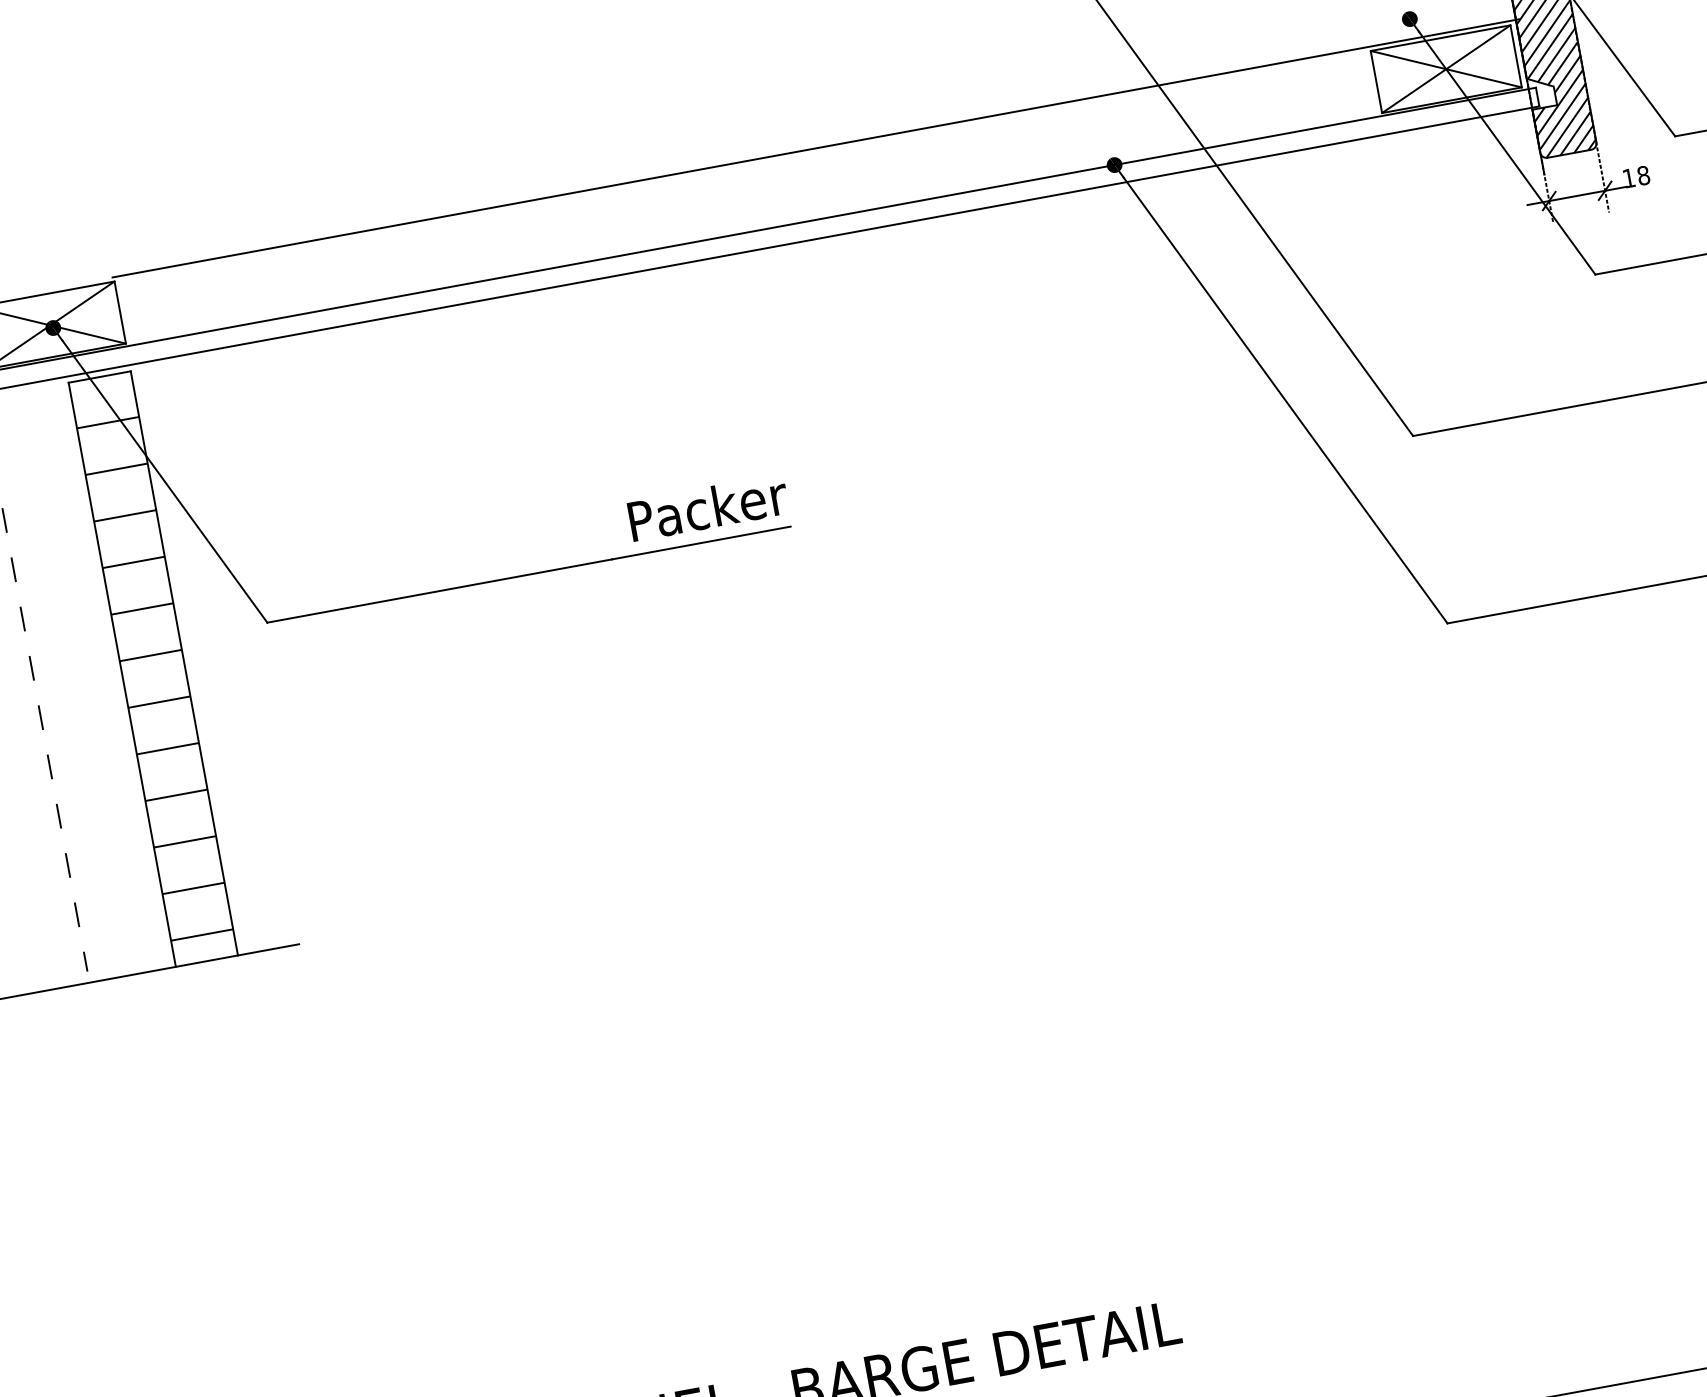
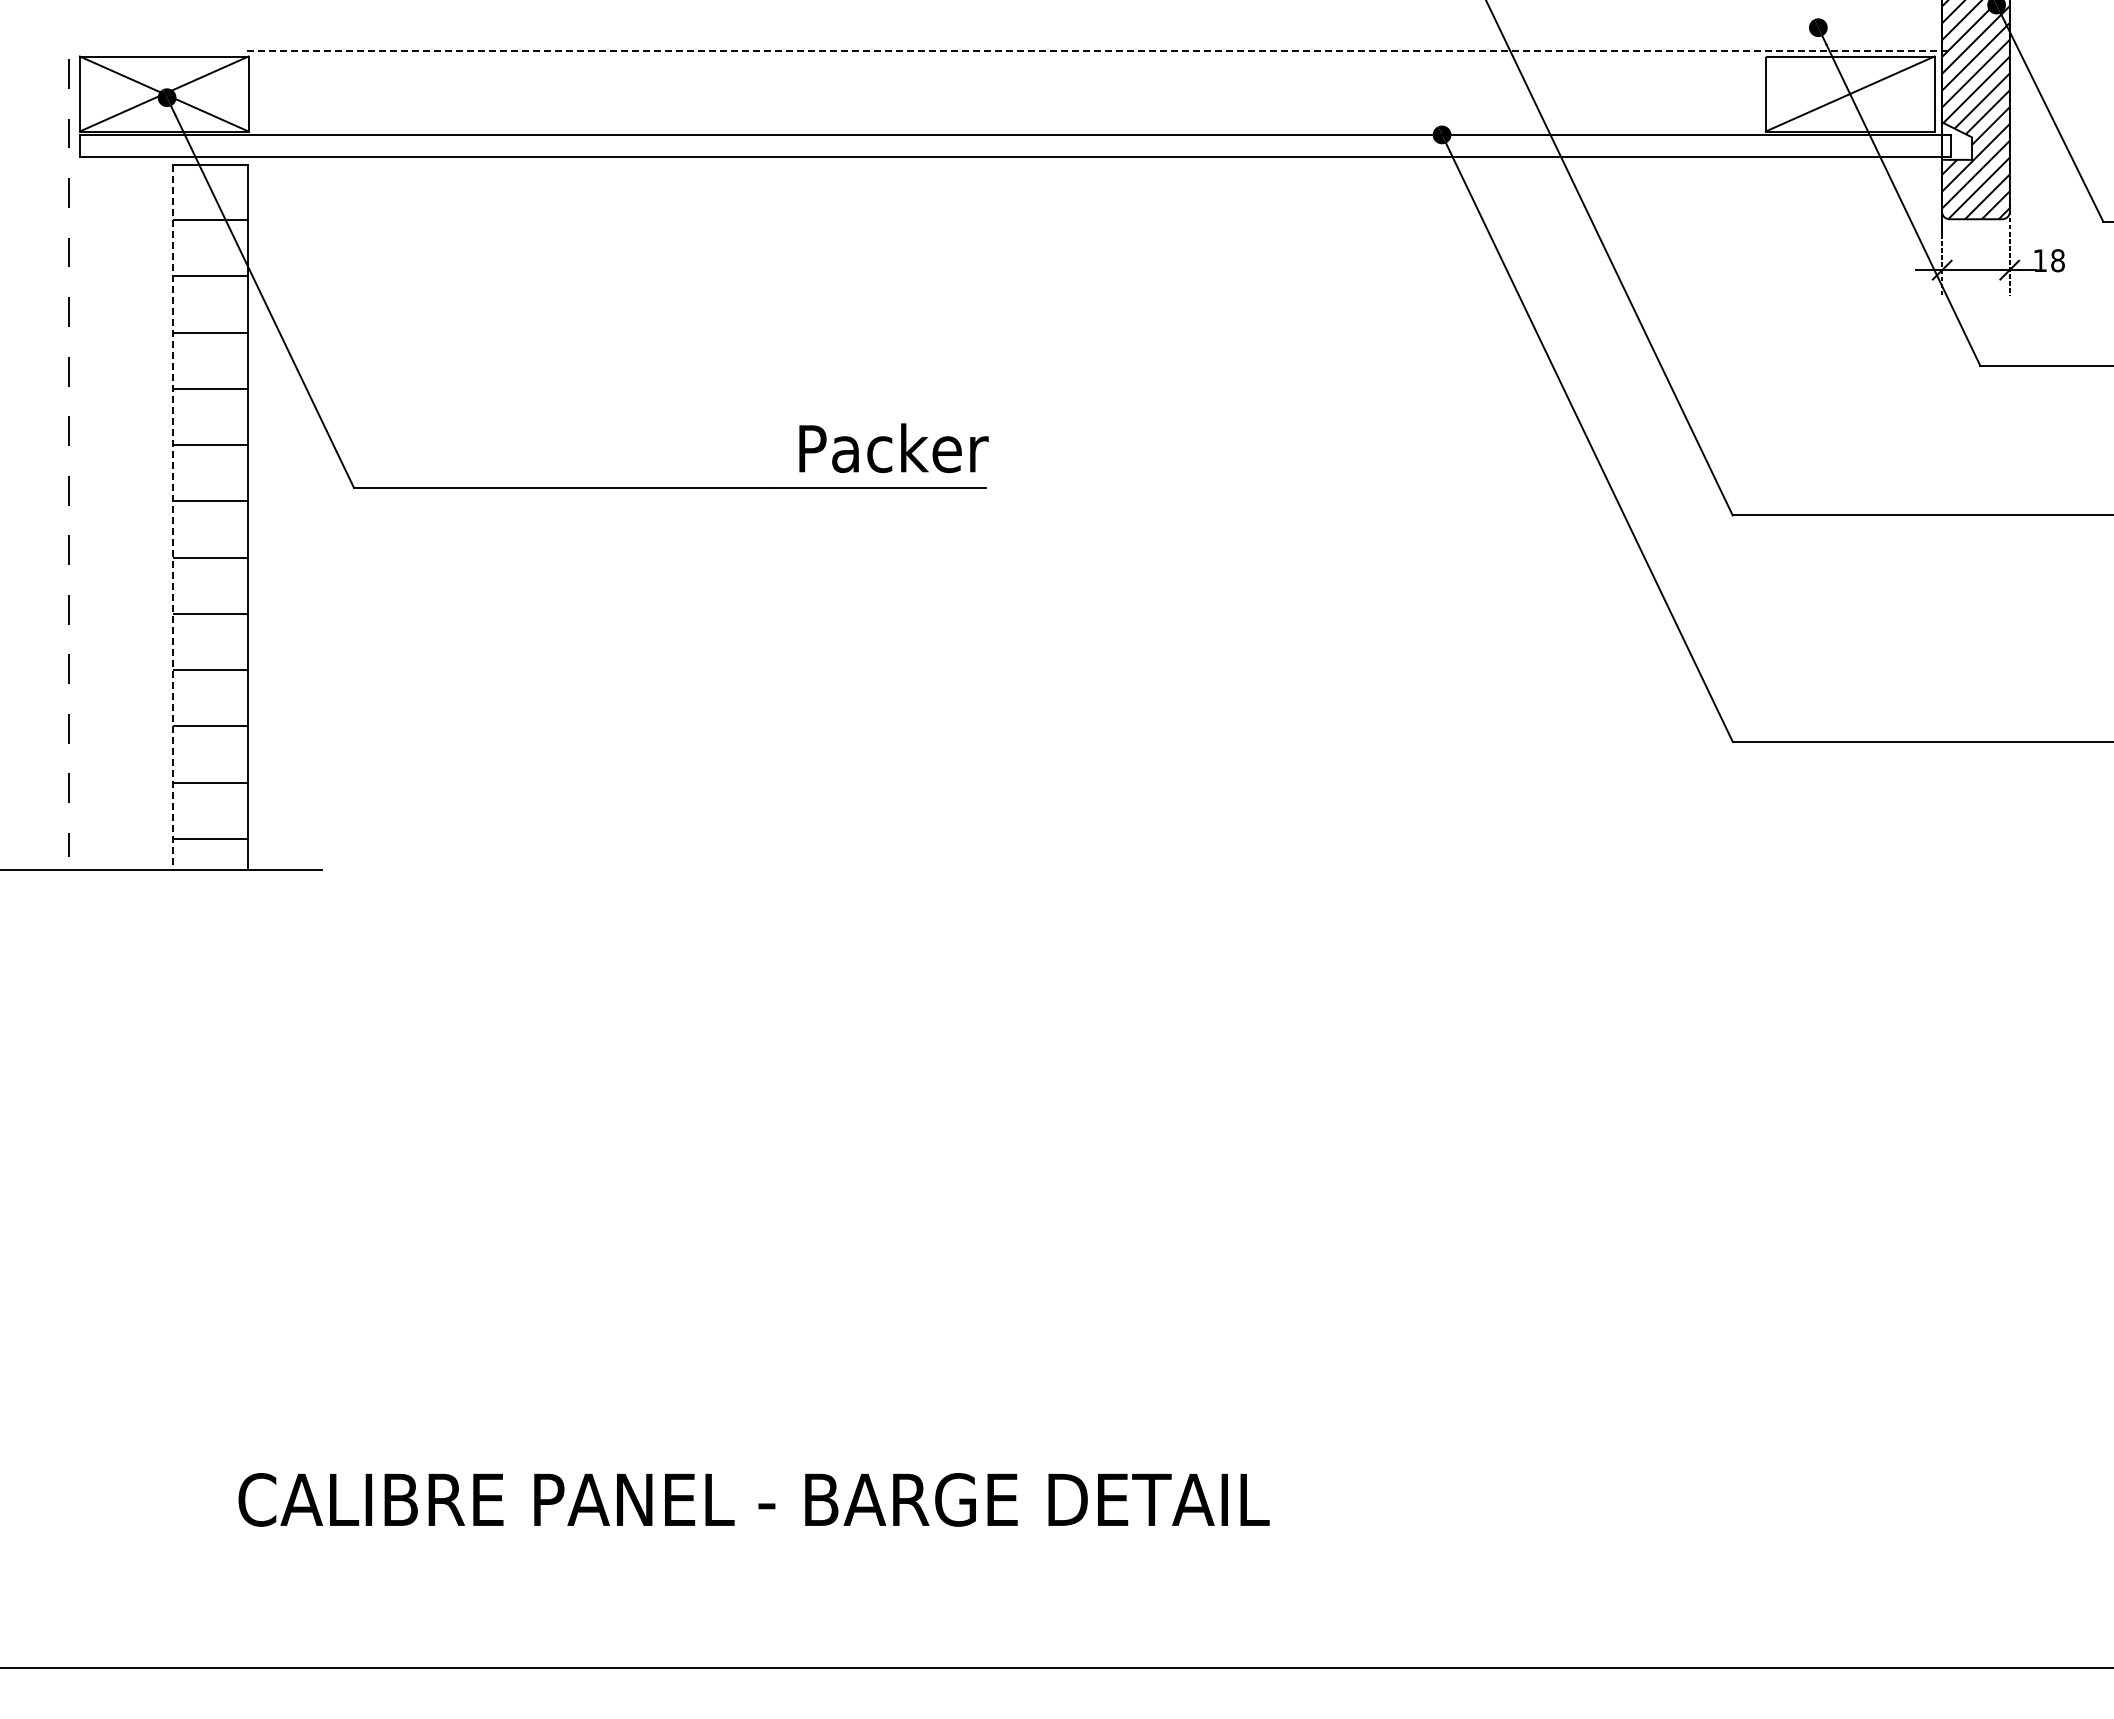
line: (1445, 68) -> (1849, 93), removed
line: (816, 148) -> (1097, 51), solid -> dashed
line: (122, 674) -> (173, 517), solid -> dashed

